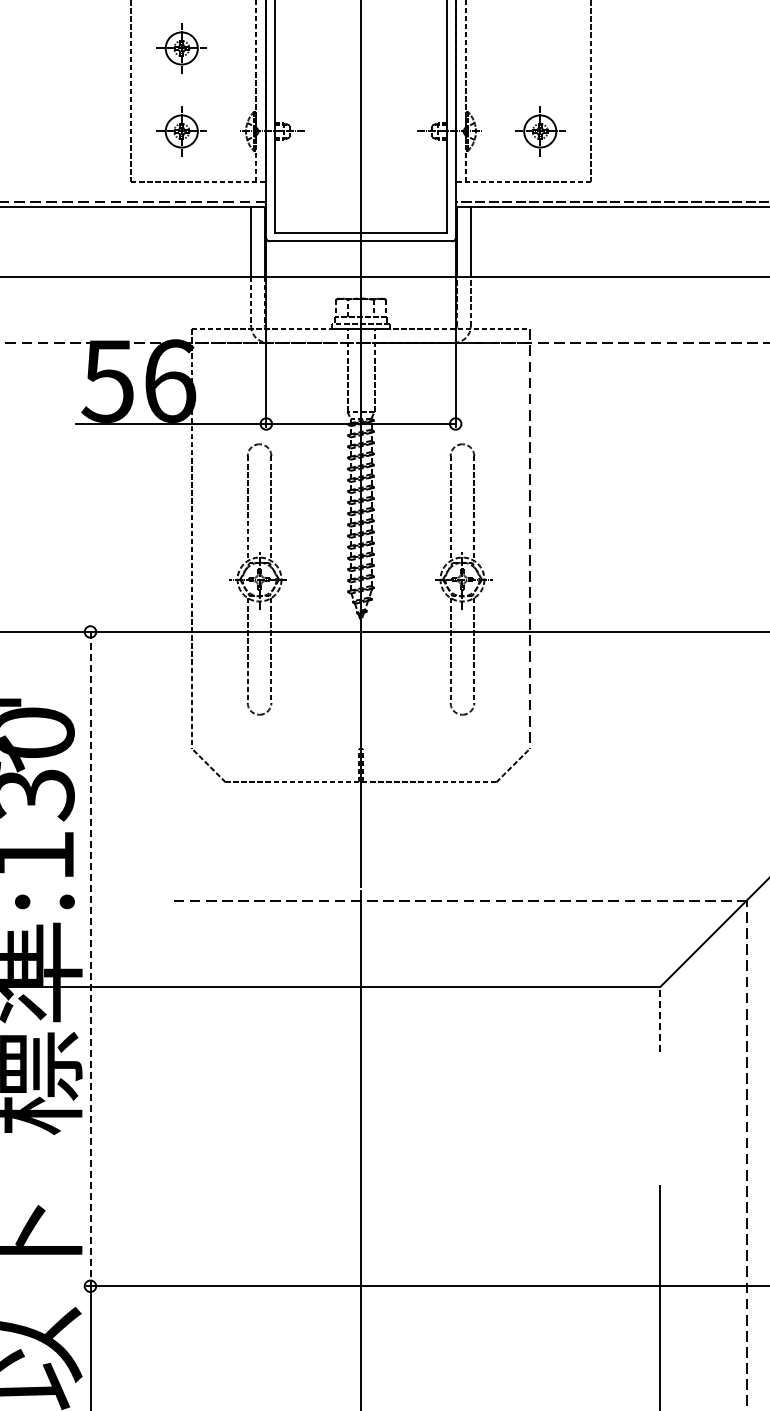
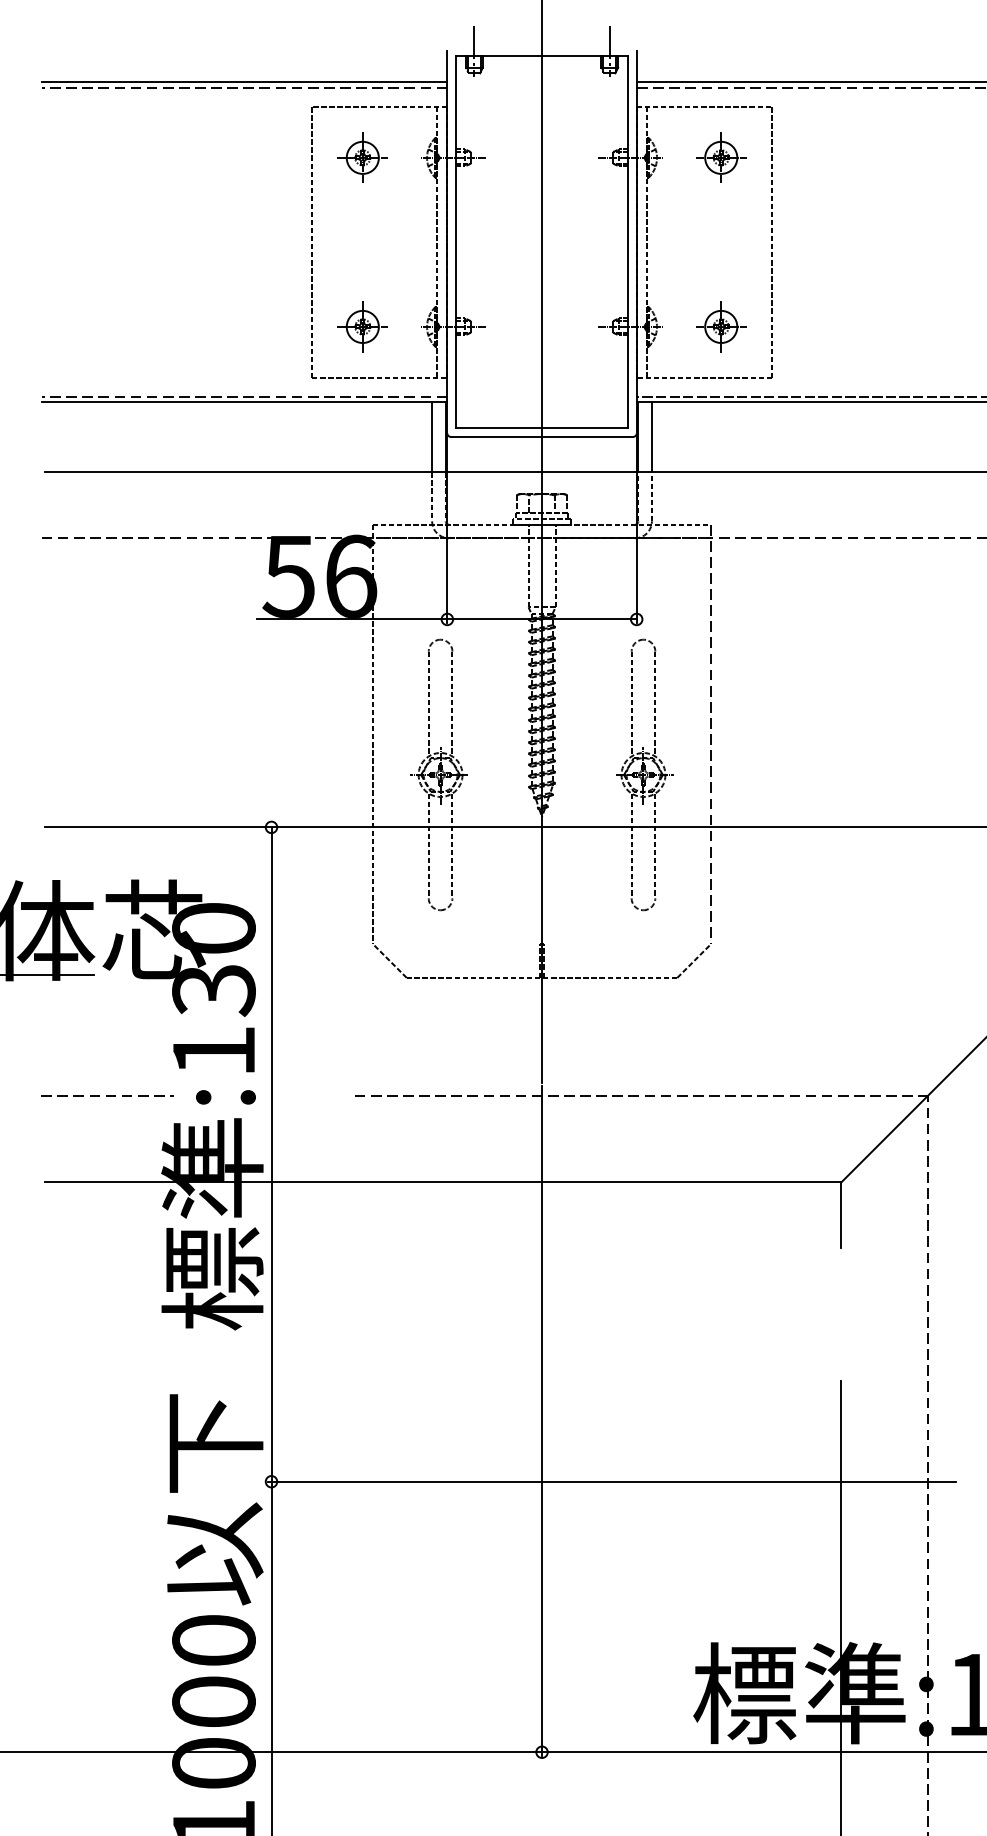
part: (181, 48) -> (362, 243), removed
line: (90, 960) -> (271, 1155), dashed -> solid
line: (660, 1020) -> (841, 1215), dashed -> solid

